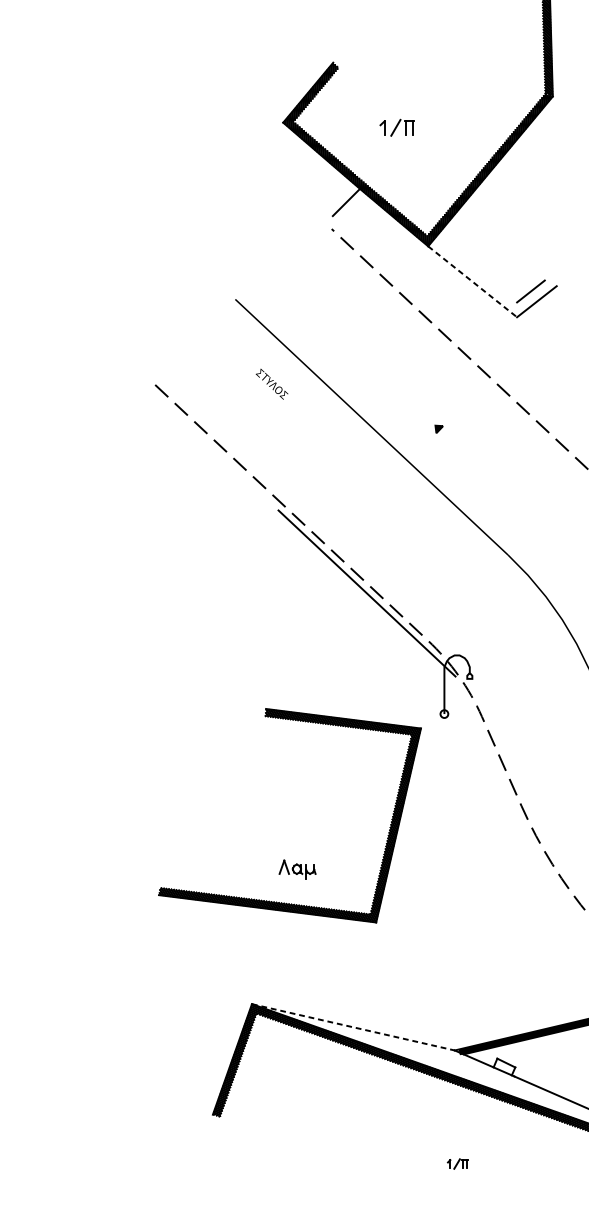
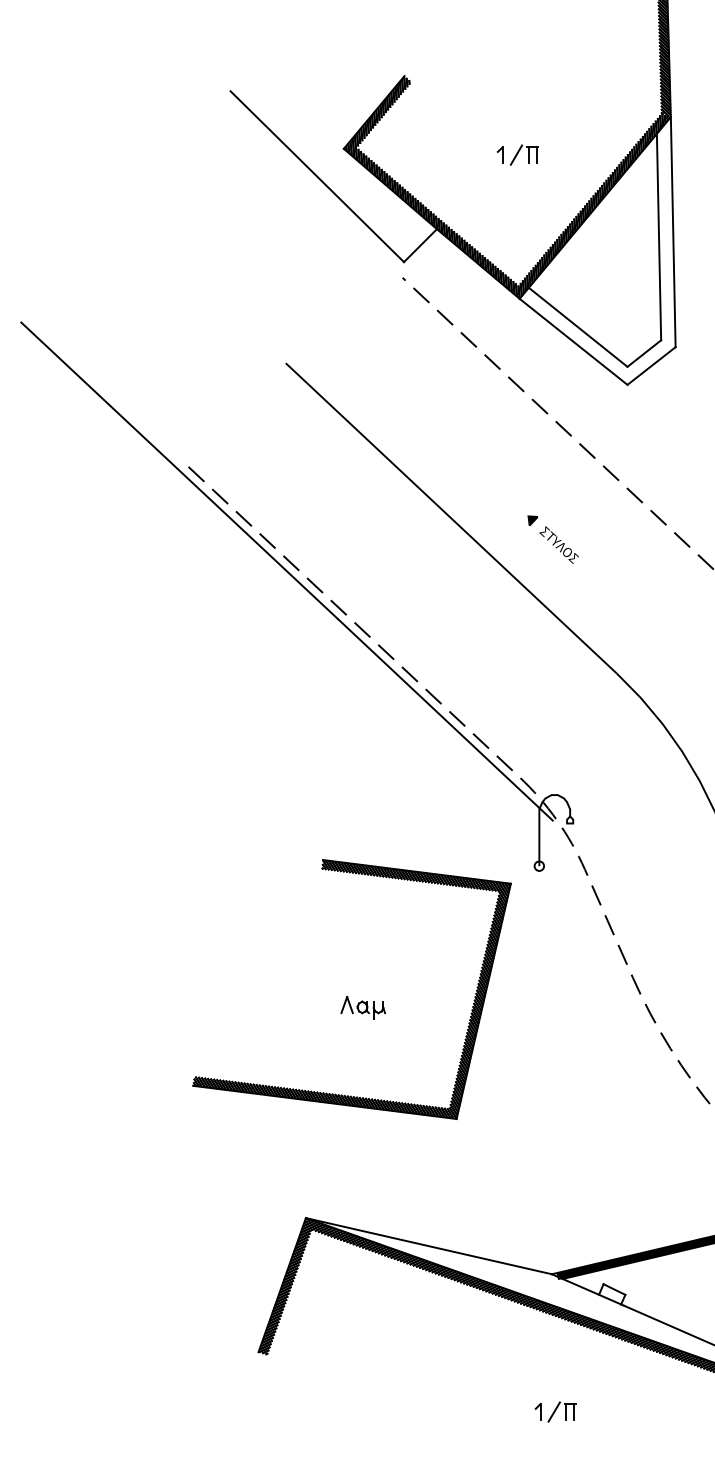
part: (396, 127) -> (517, 154), moved
line: (261, 145) -> (317, 176), added
line: (554, 191) -> (672, 232), added
line: (542, 194) -> (658, 236), added
line: (475, 269) -> (577, 326), added
line: (472, 281) -> (573, 341), dashed -> solid
text: (271, 383) -> (558, 544), moved
line: (147, 387) -> (179, 470), added
part: (297, 869) -> (363, 1007), moved
line: (353, 1027) -> (429, 1246), dashed -> solid
part: (457, 1163) -> (555, 1411), size x1.67

